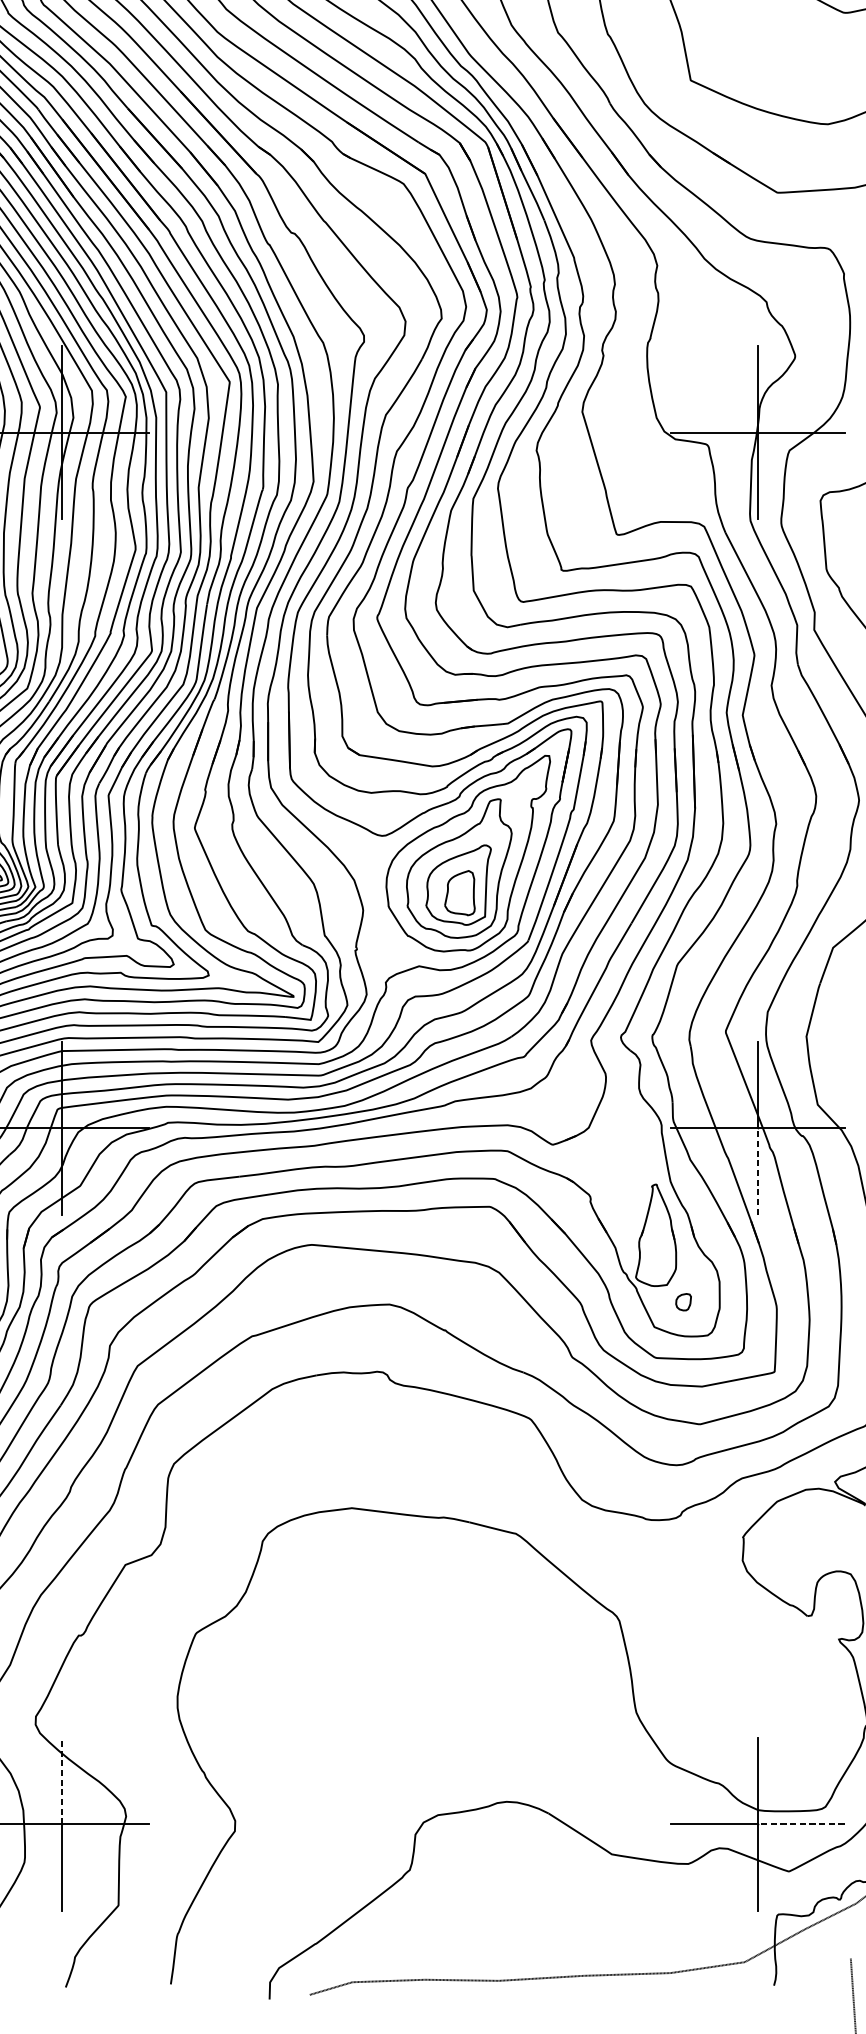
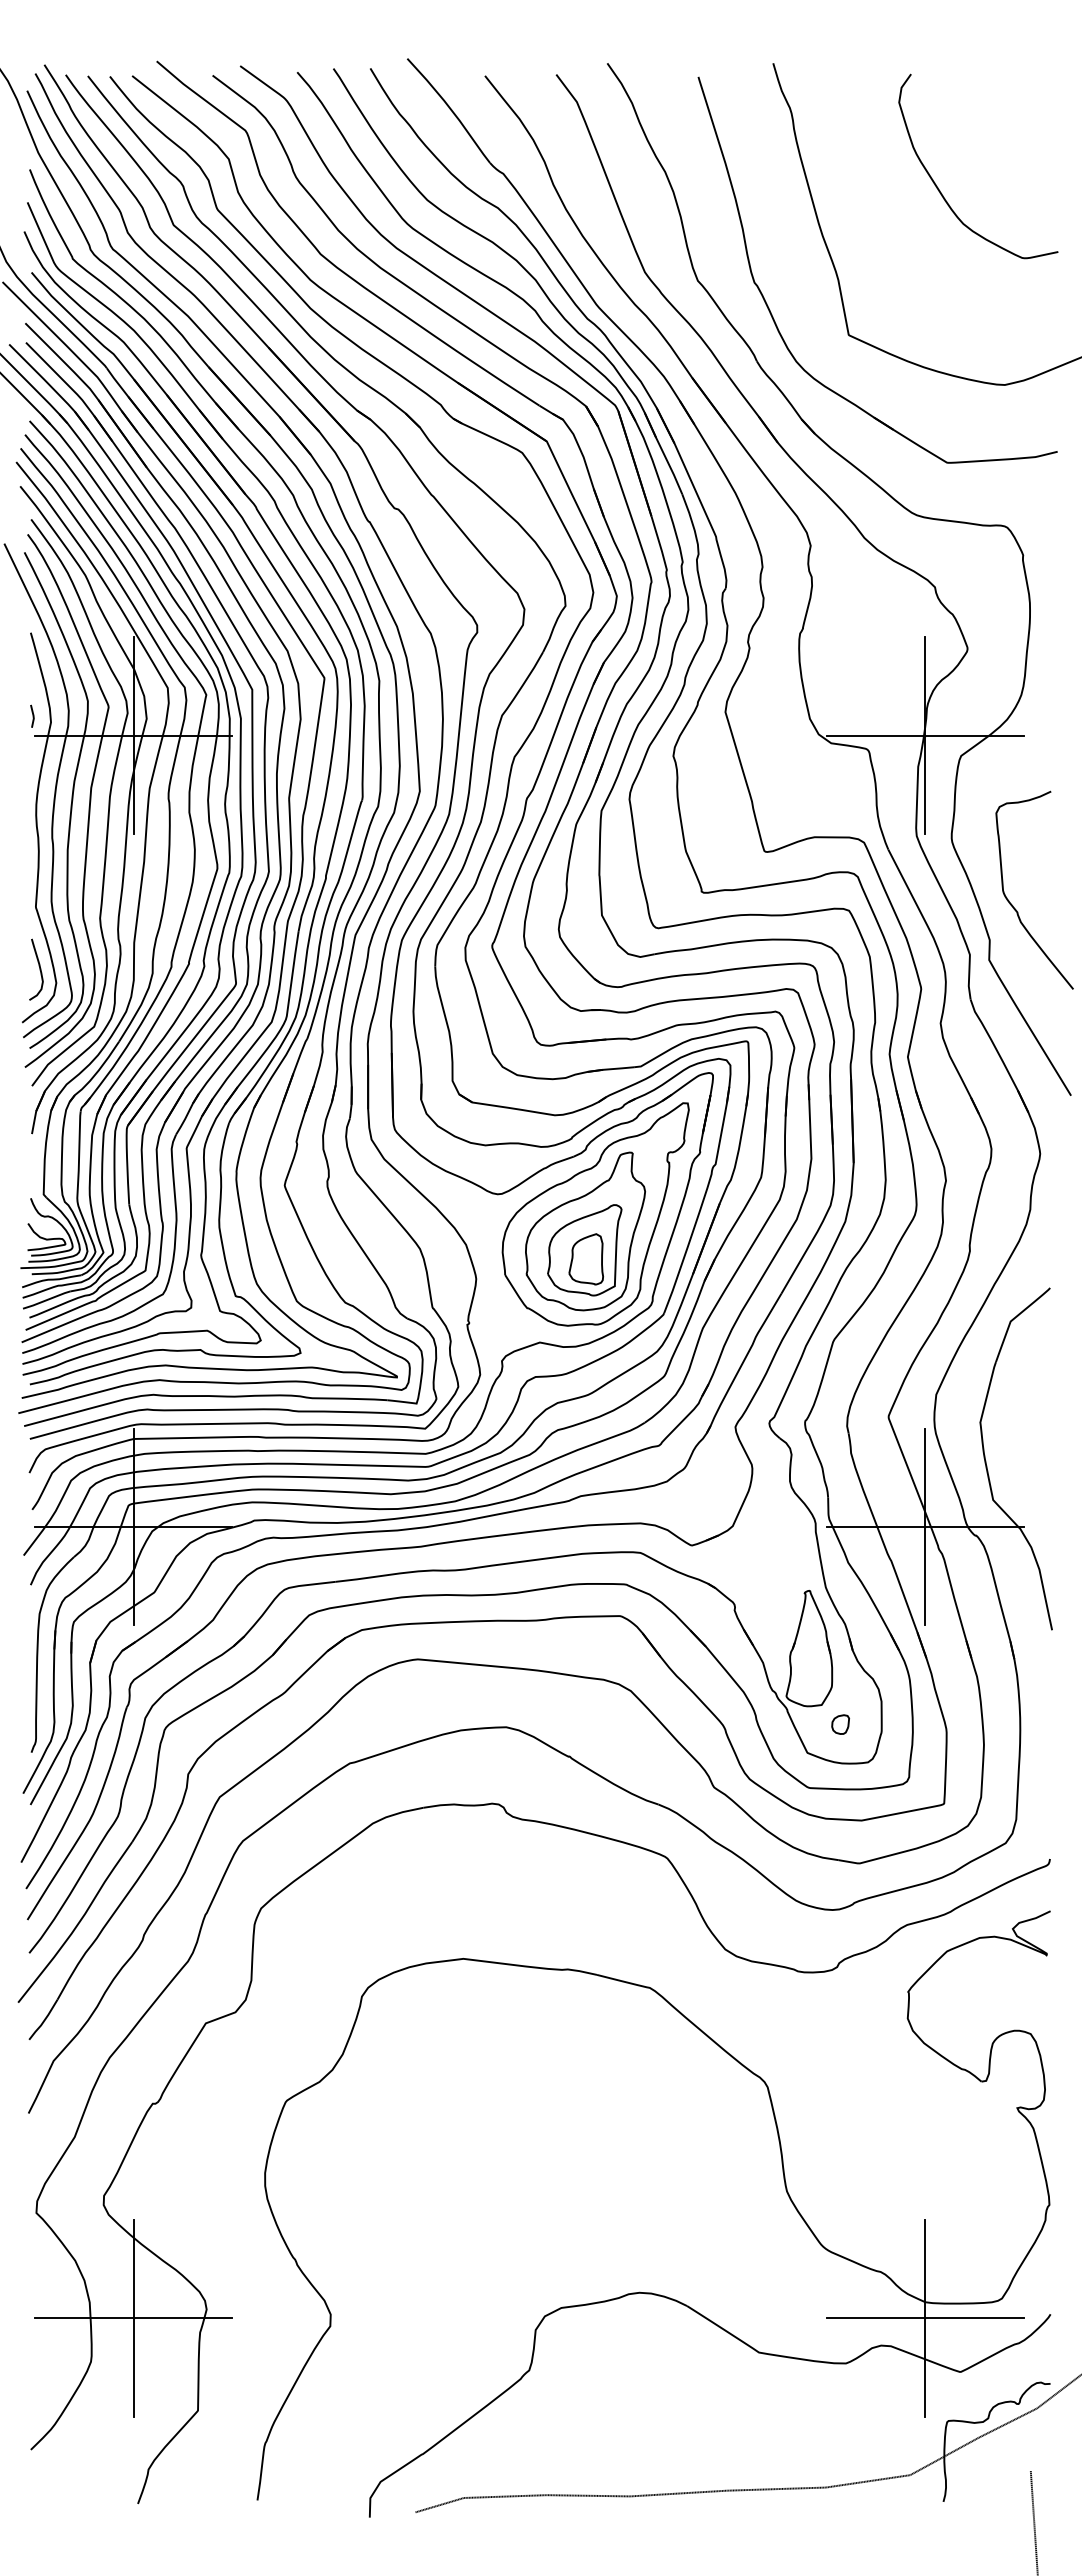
line: (758, 1171) -> (925, 1575), dashed -> solid
line: (61, 1780) -> (133, 2268), dashed -> solid
line: (801, 1824) -> (974, 2318), dashed -> solid

